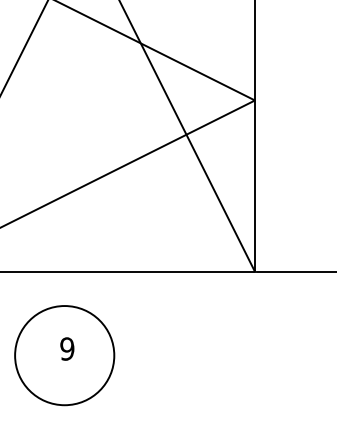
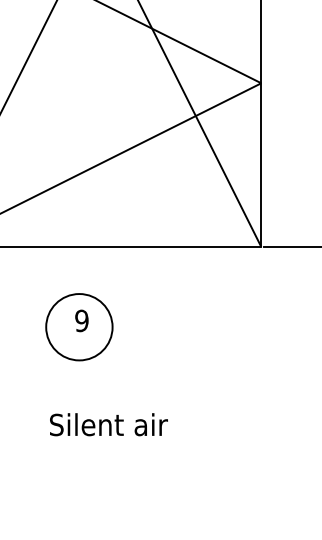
circle: (63, 354) -> (78, 326), size x0.7

